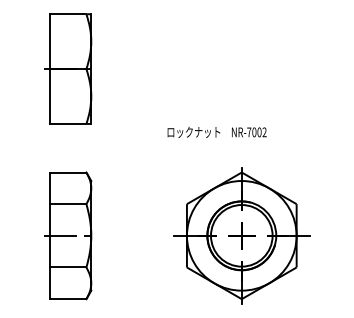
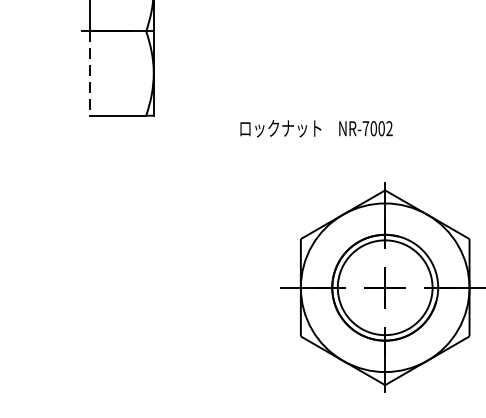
line: (49, 97) -> (89, 75), solid -> dashed
text: (216, 131) -> (315, 127), moved
part: (68, 235) -> (118, 287), removed

